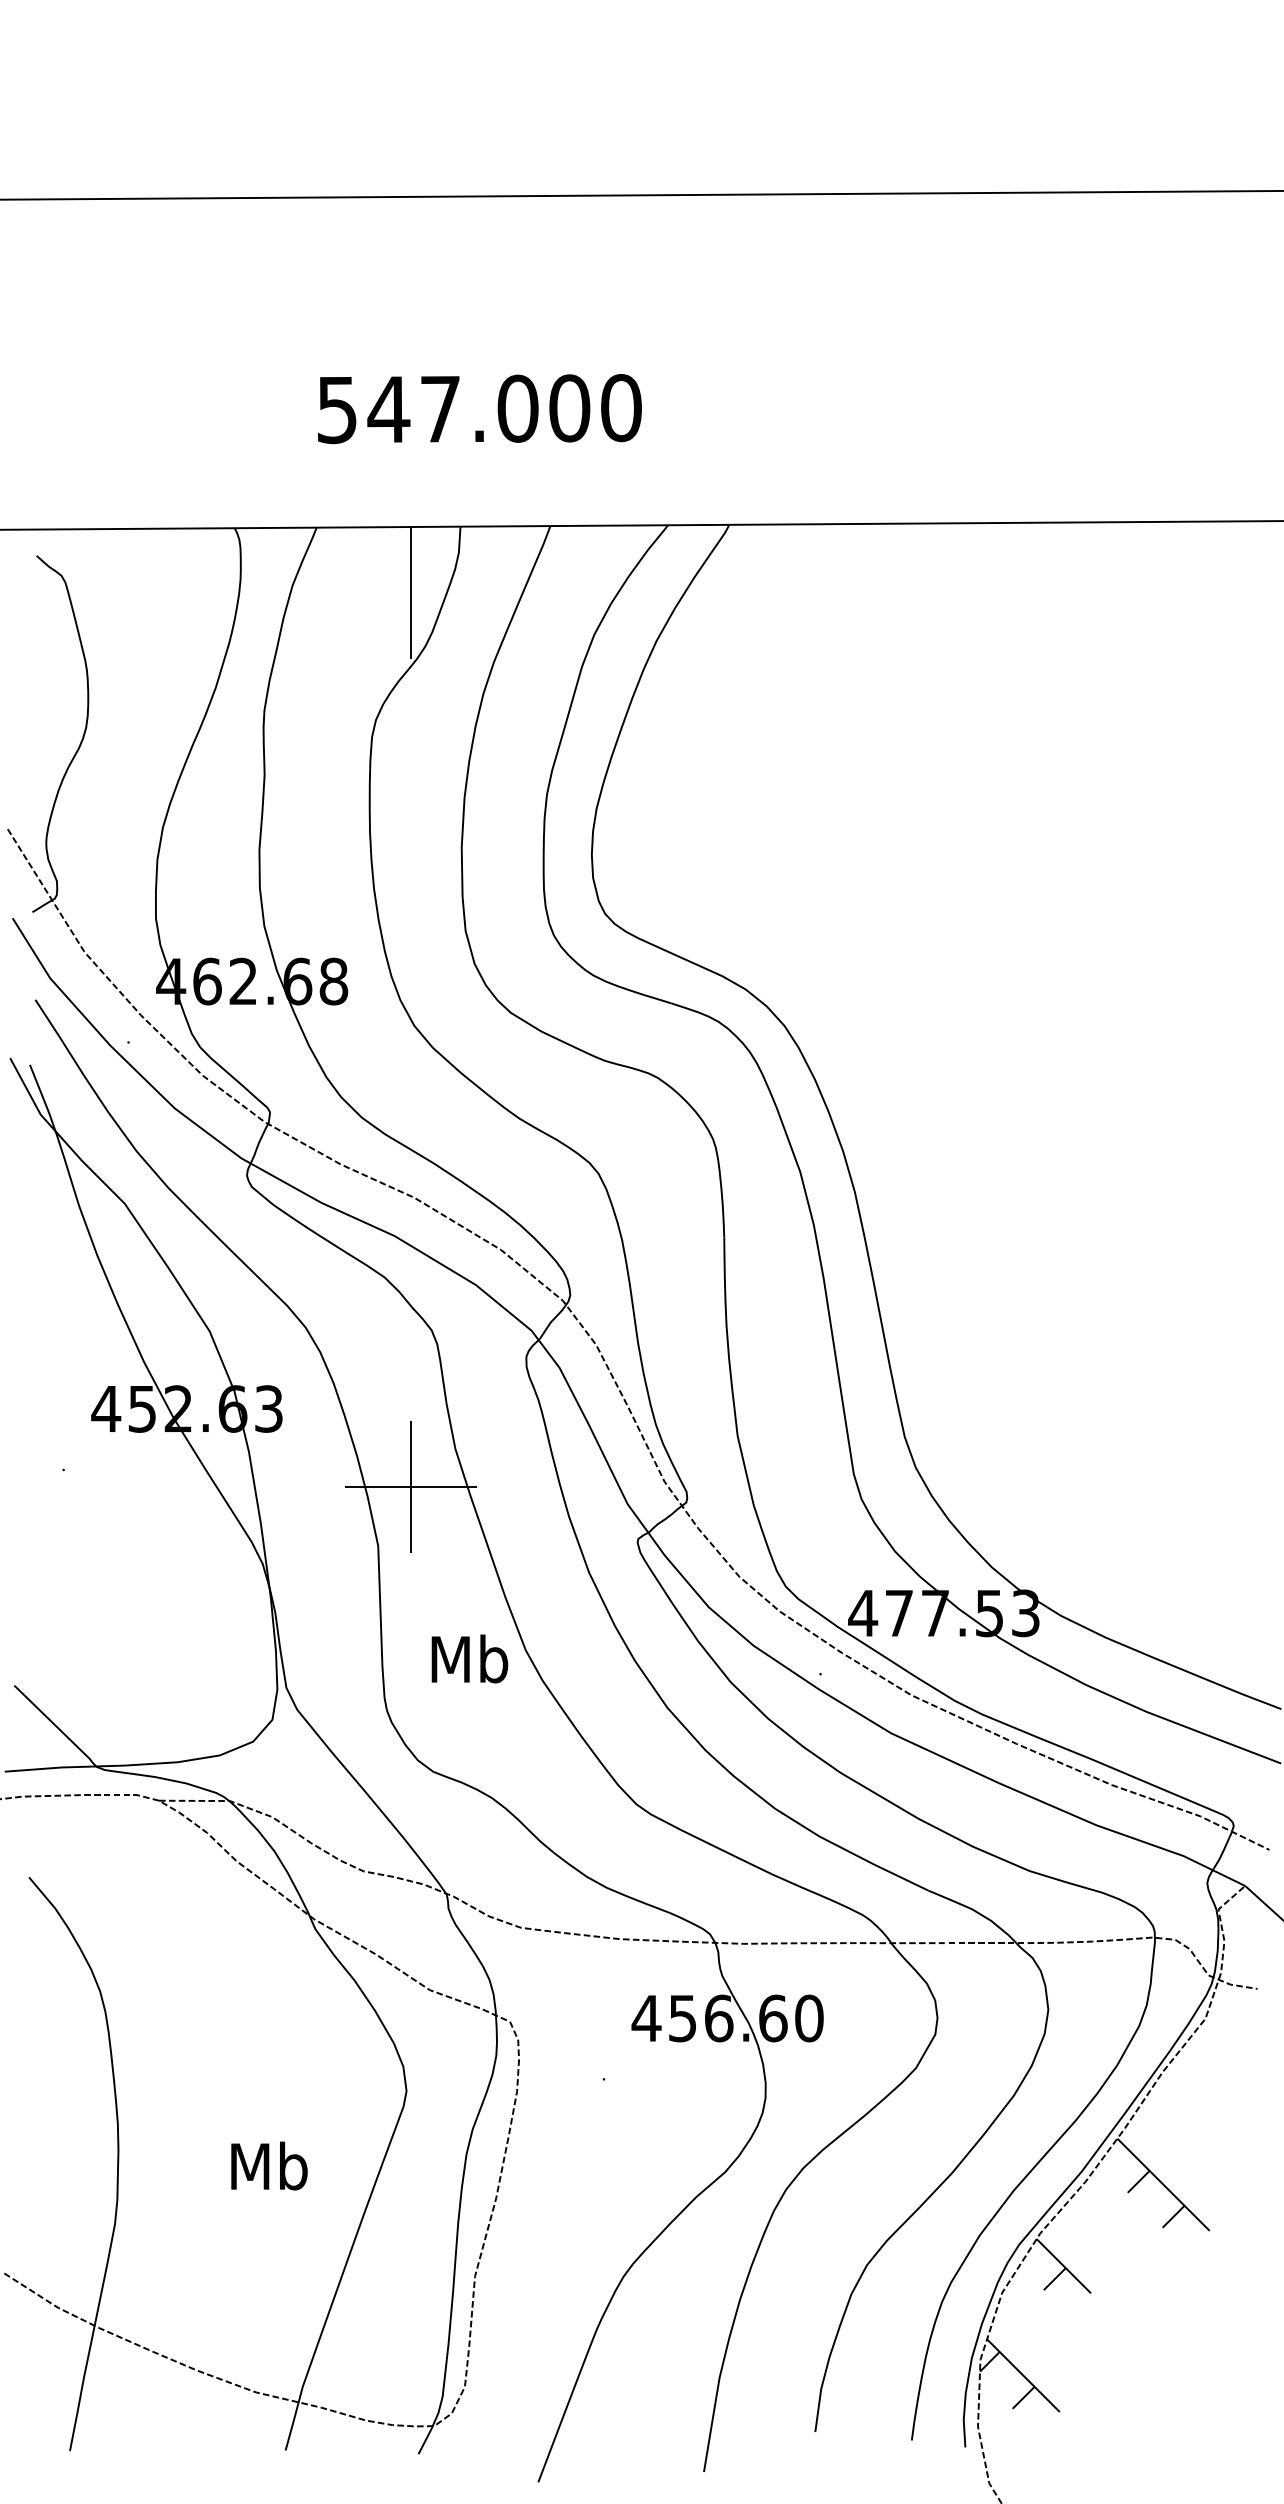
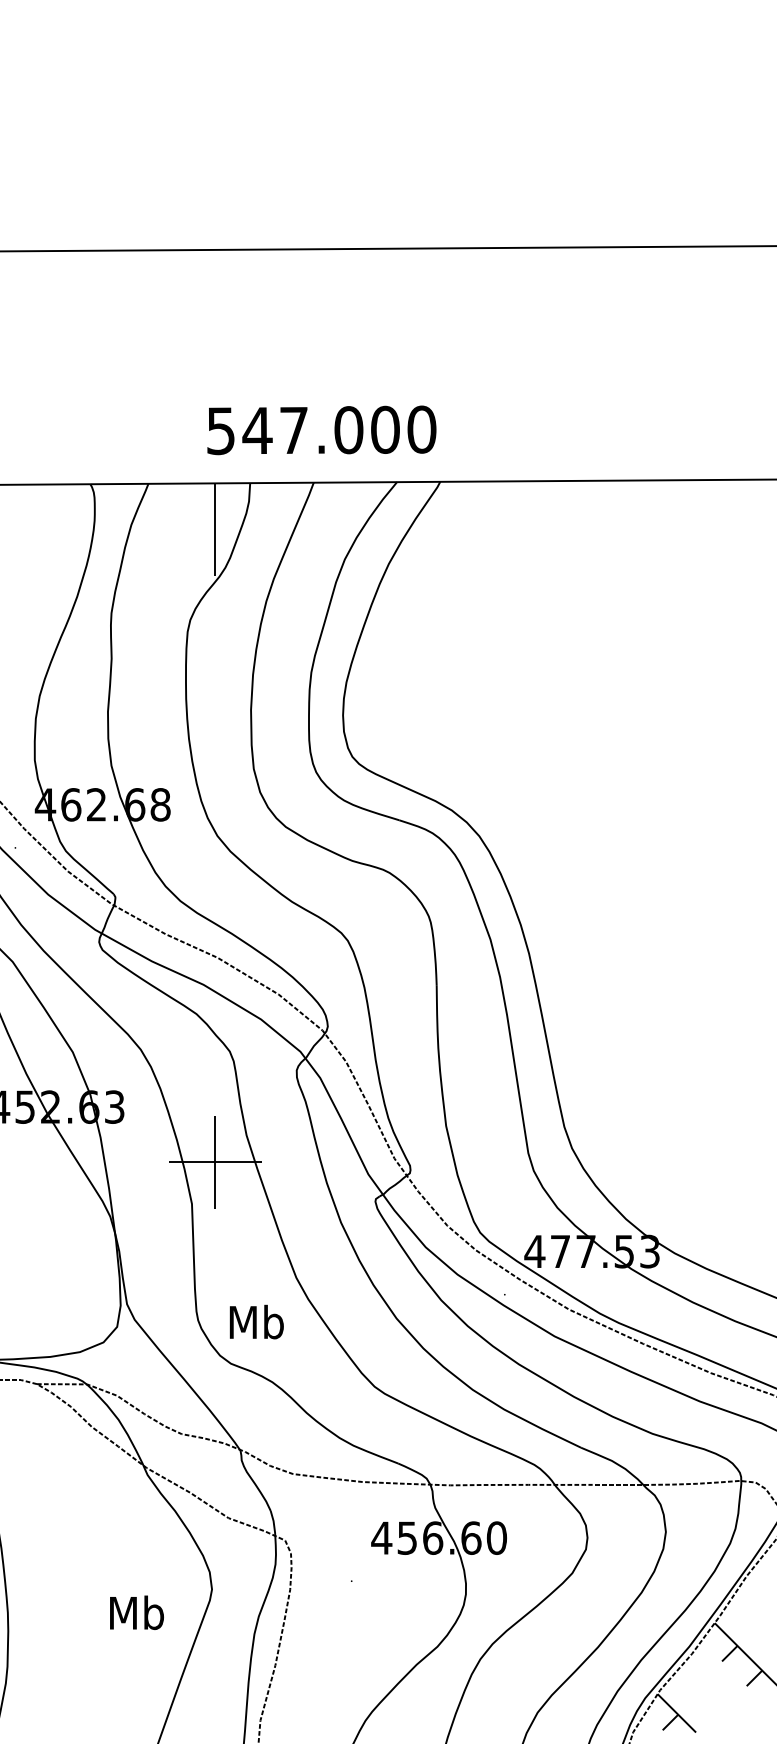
text: (479, 409) -> (321, 430), moved
text: (469, 1658) -> (256, 1321), moved
text: (269, 2165) -> (137, 1612), moved

